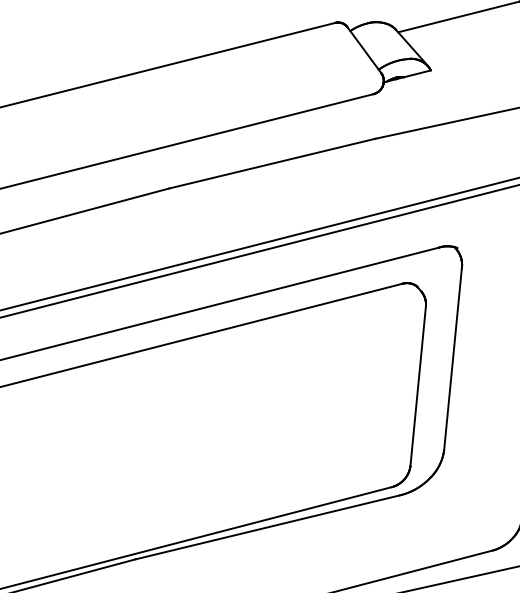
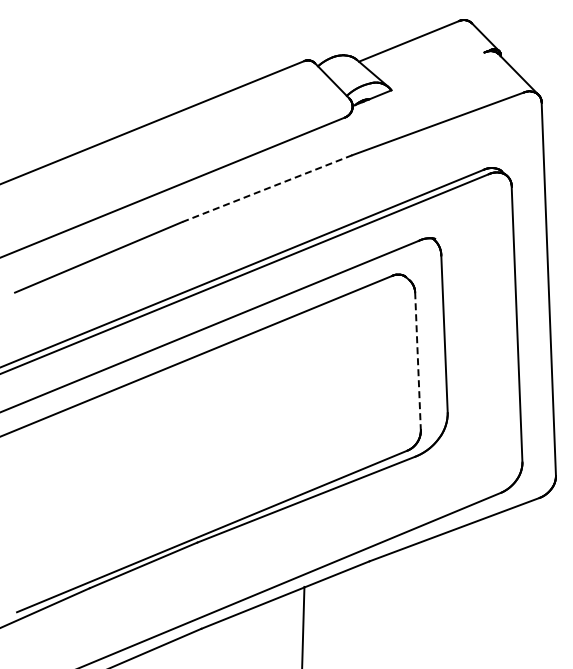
line: (272, 163) -> (267, 188), solid -> dashed
line: (418, 386) -> (418, 361), solid -> dashed

